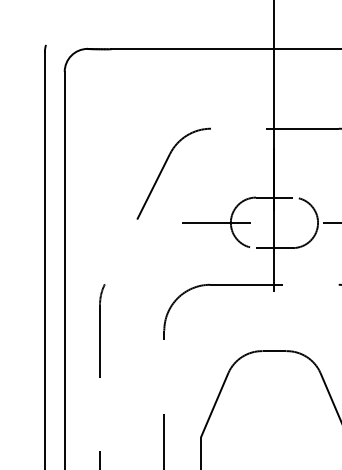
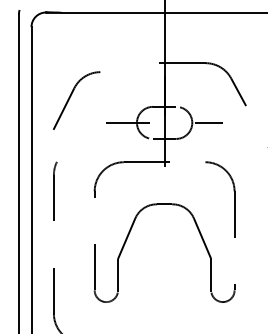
part: (163, 170) -> (70, 98), moved

